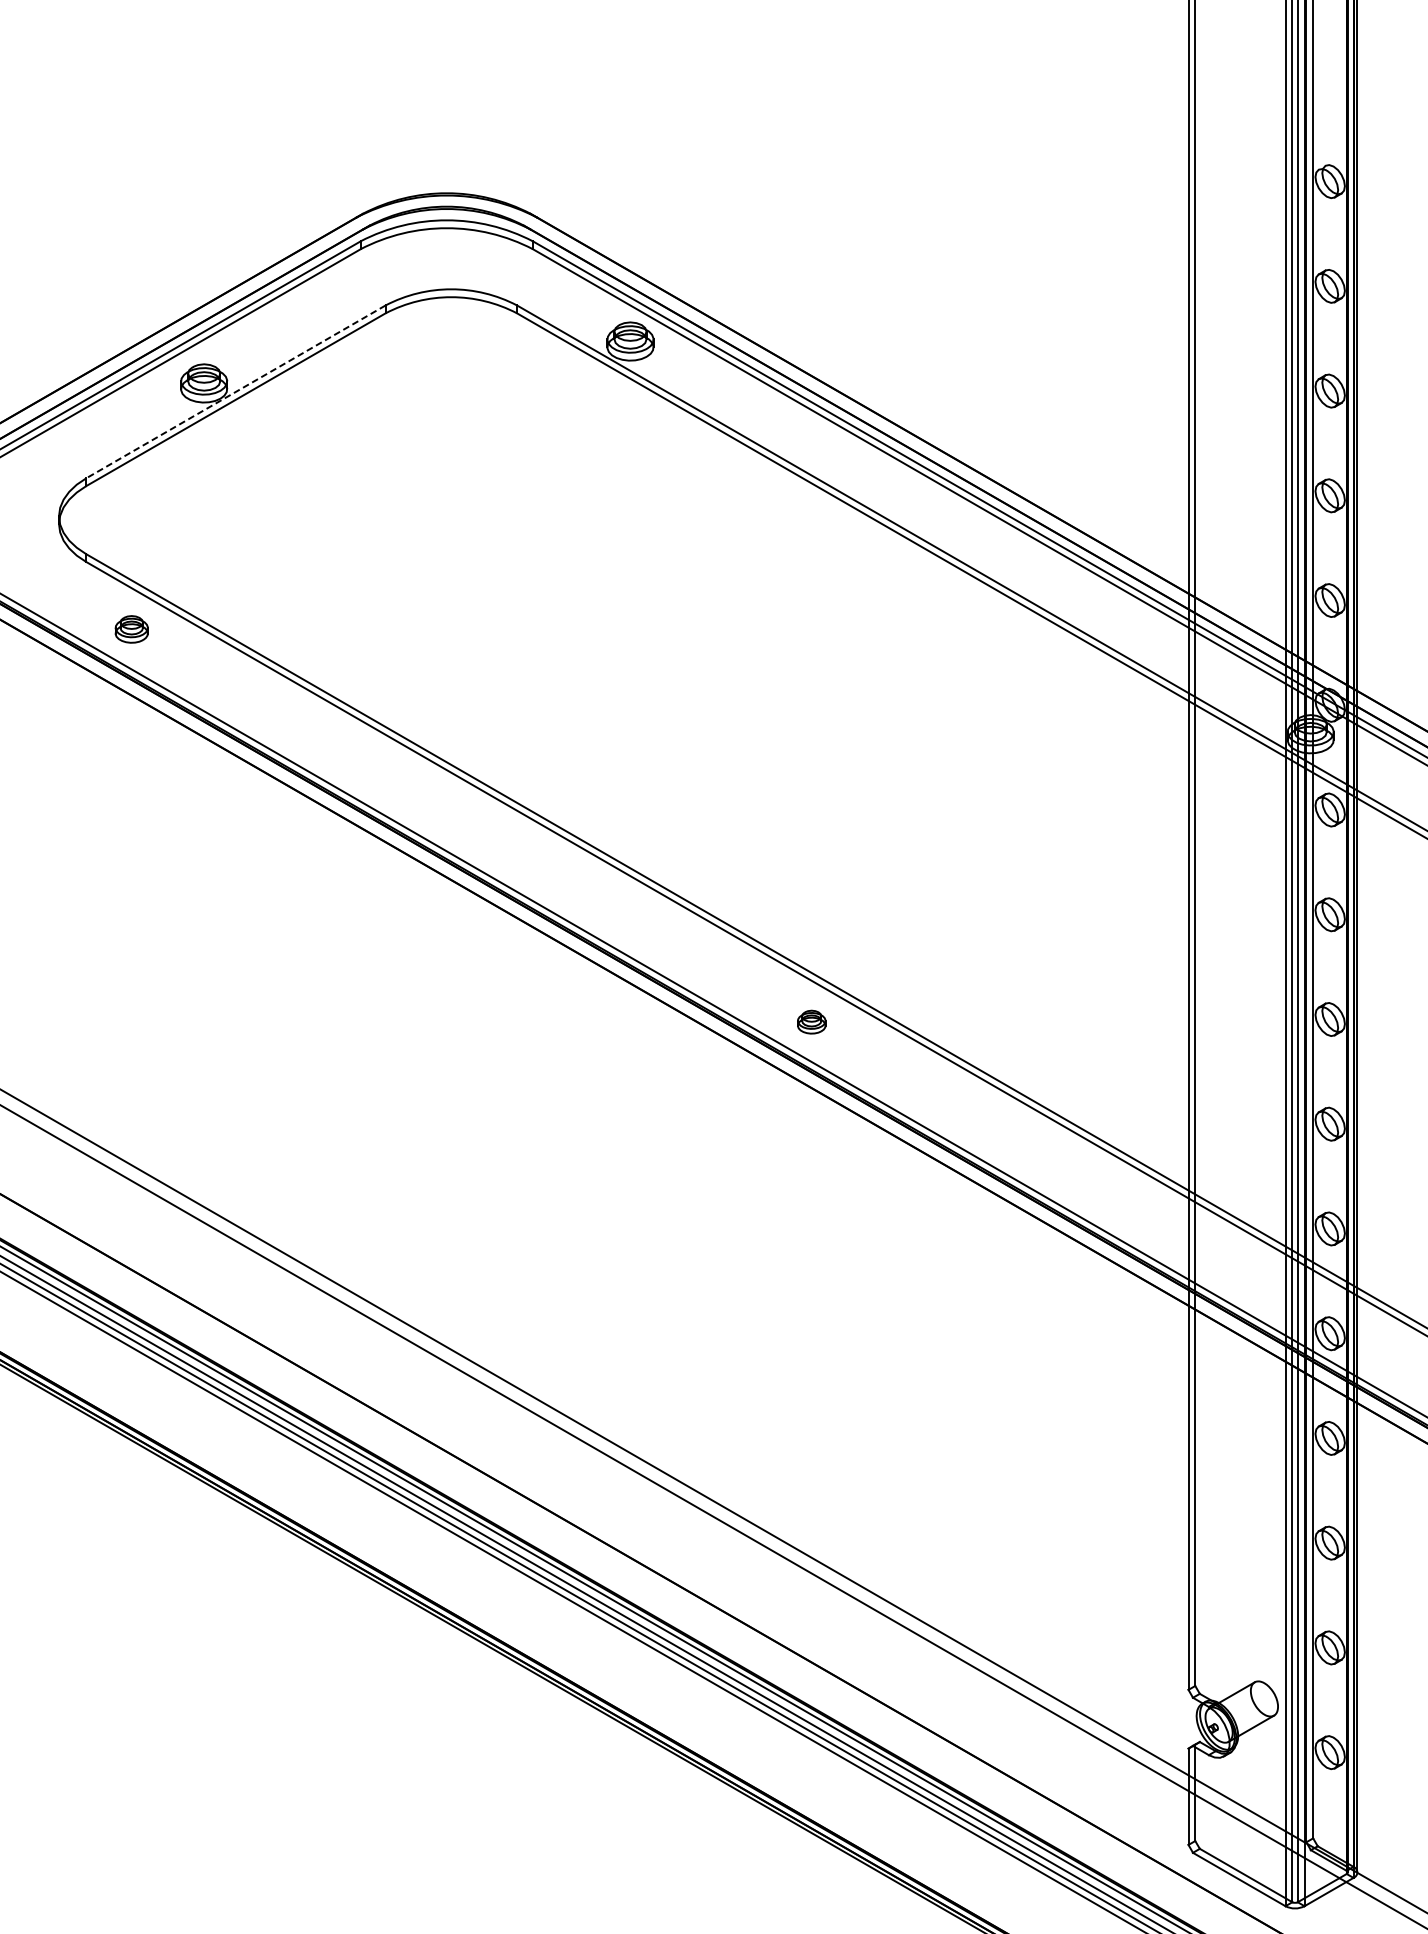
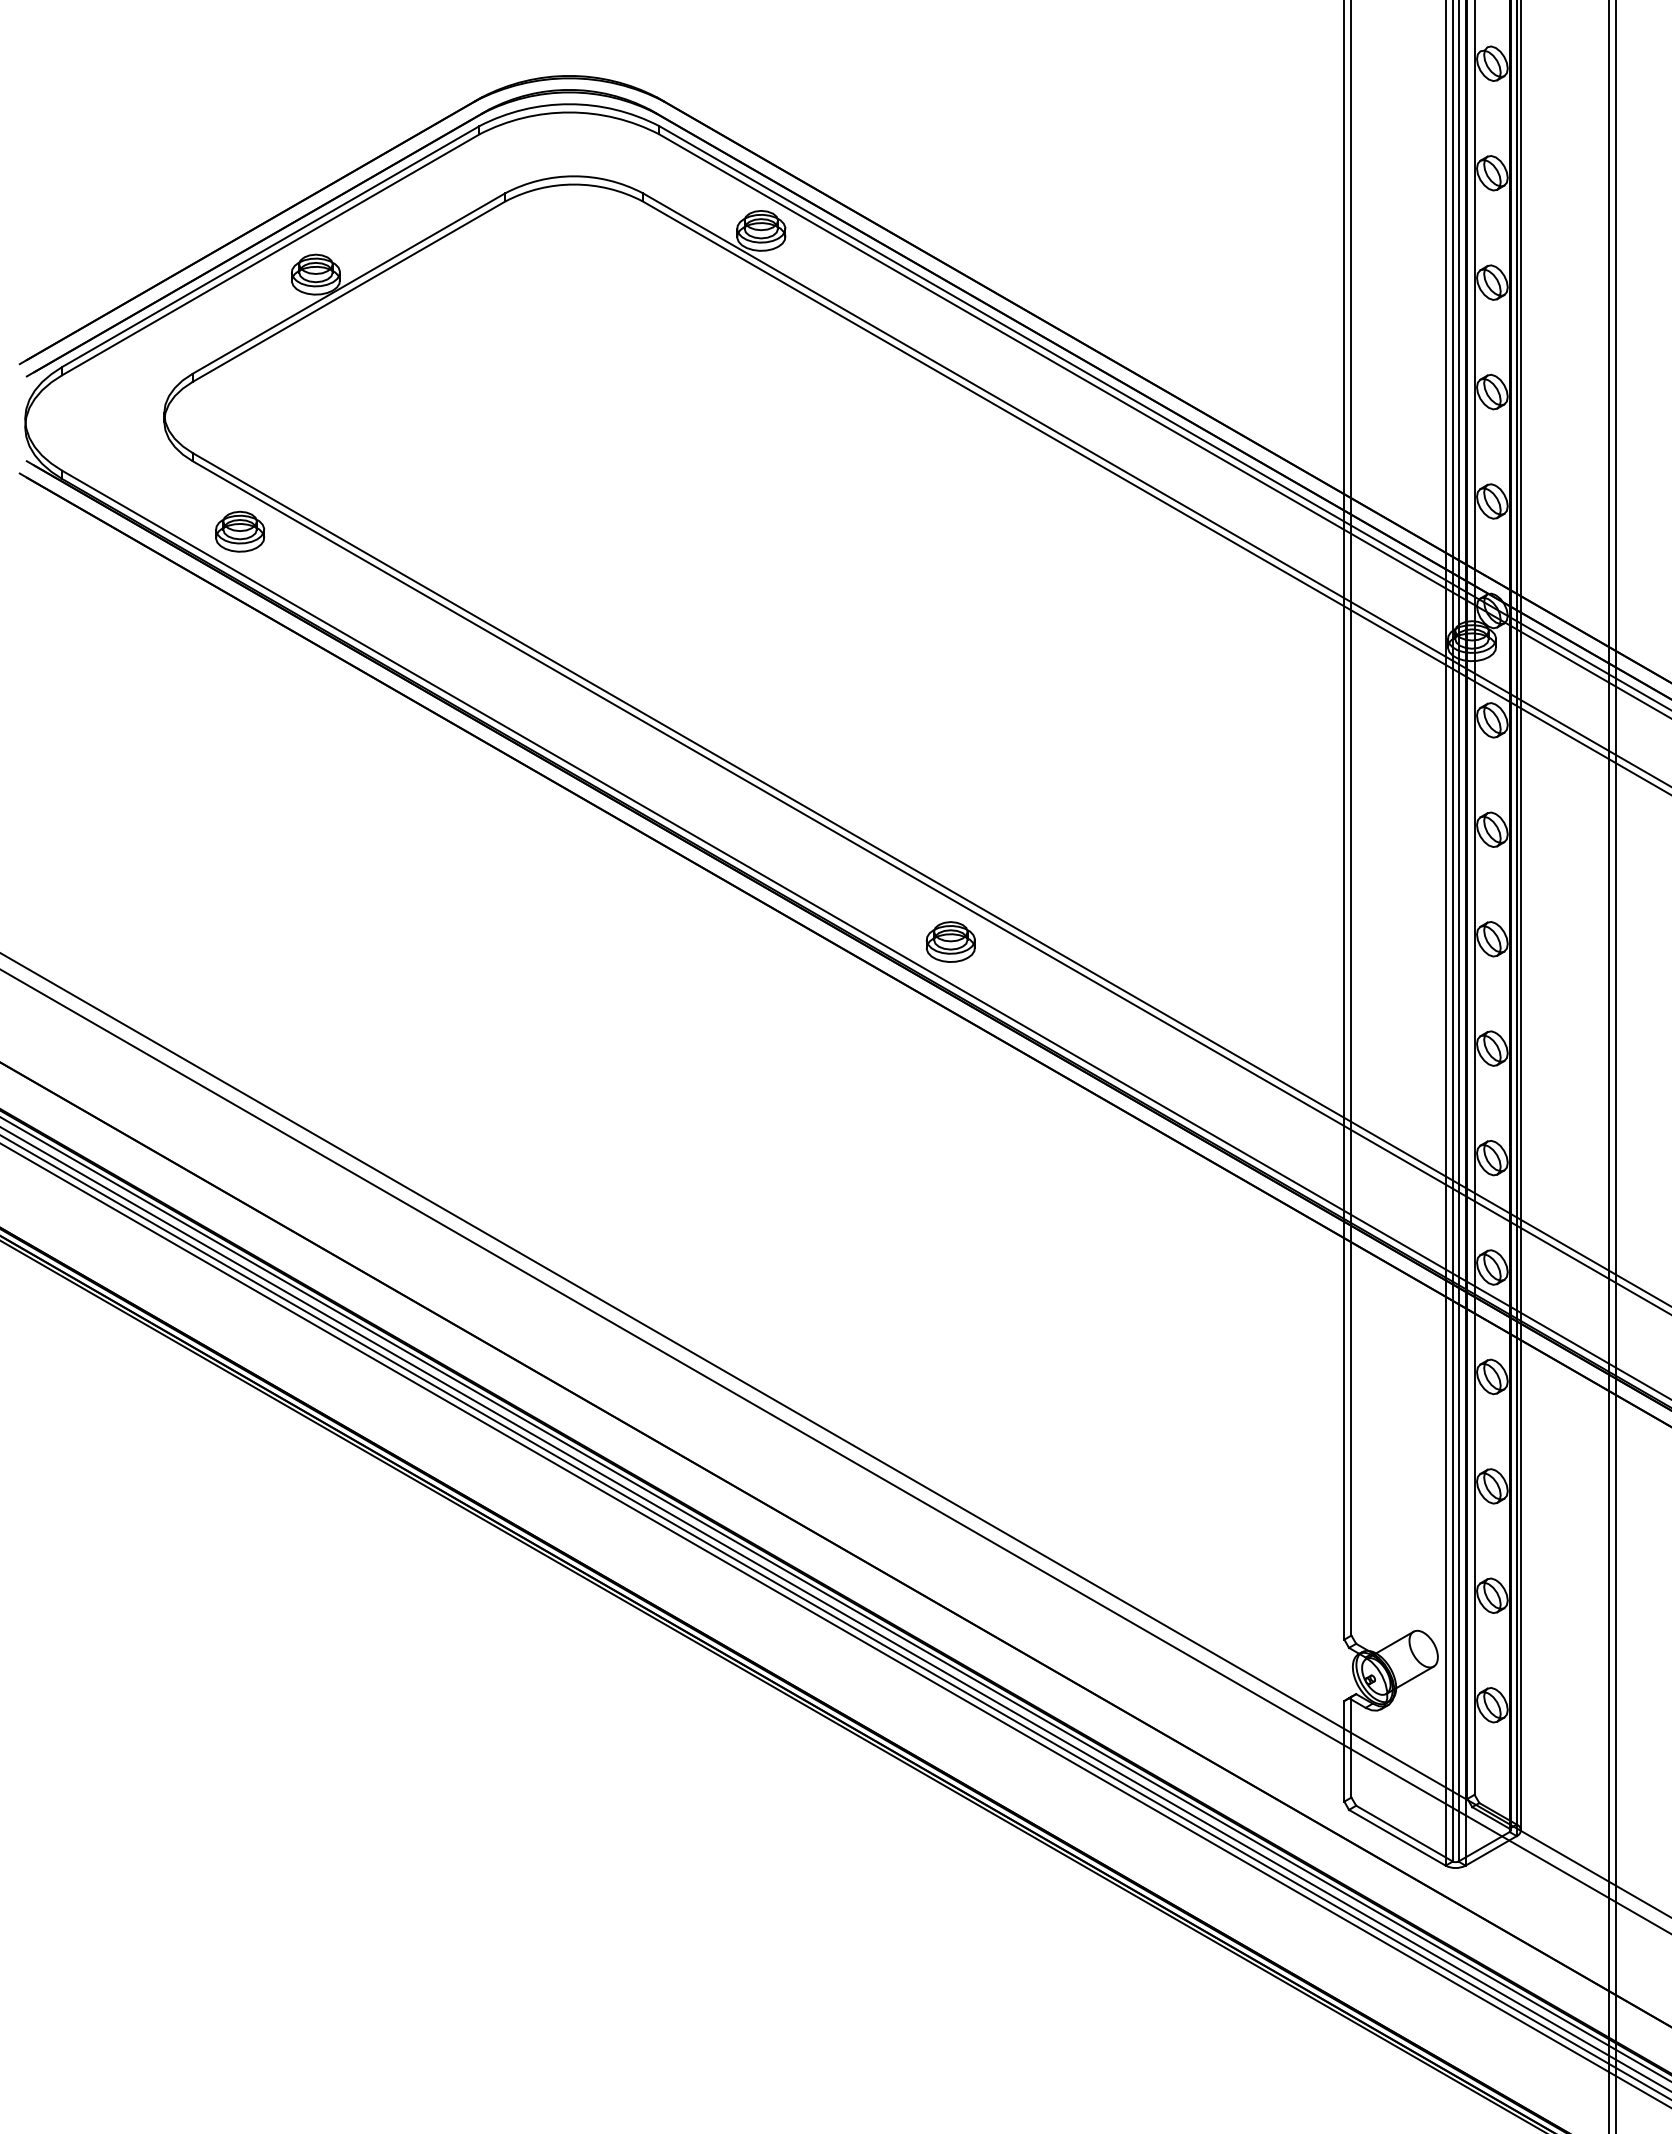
line: (236, 391) -> (349, 283), dashed -> solid
part: (132, 629) -> (240, 531), size x1.43
part: (811, 1021) -> (950, 941), size x1.67

